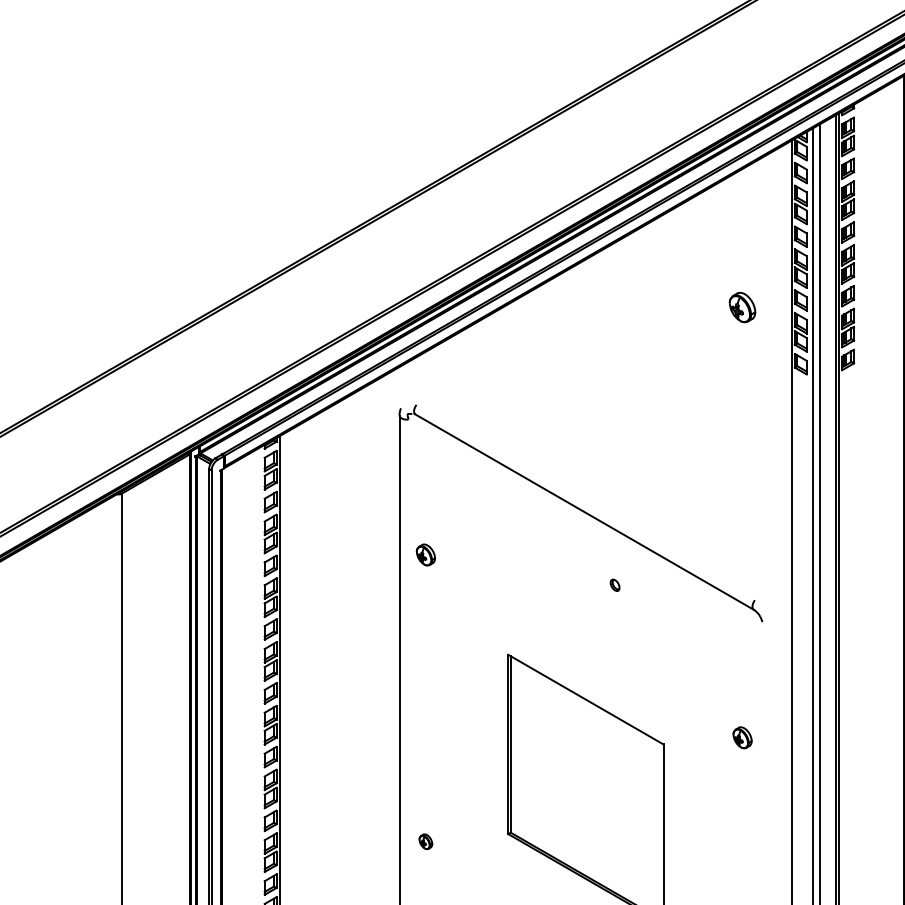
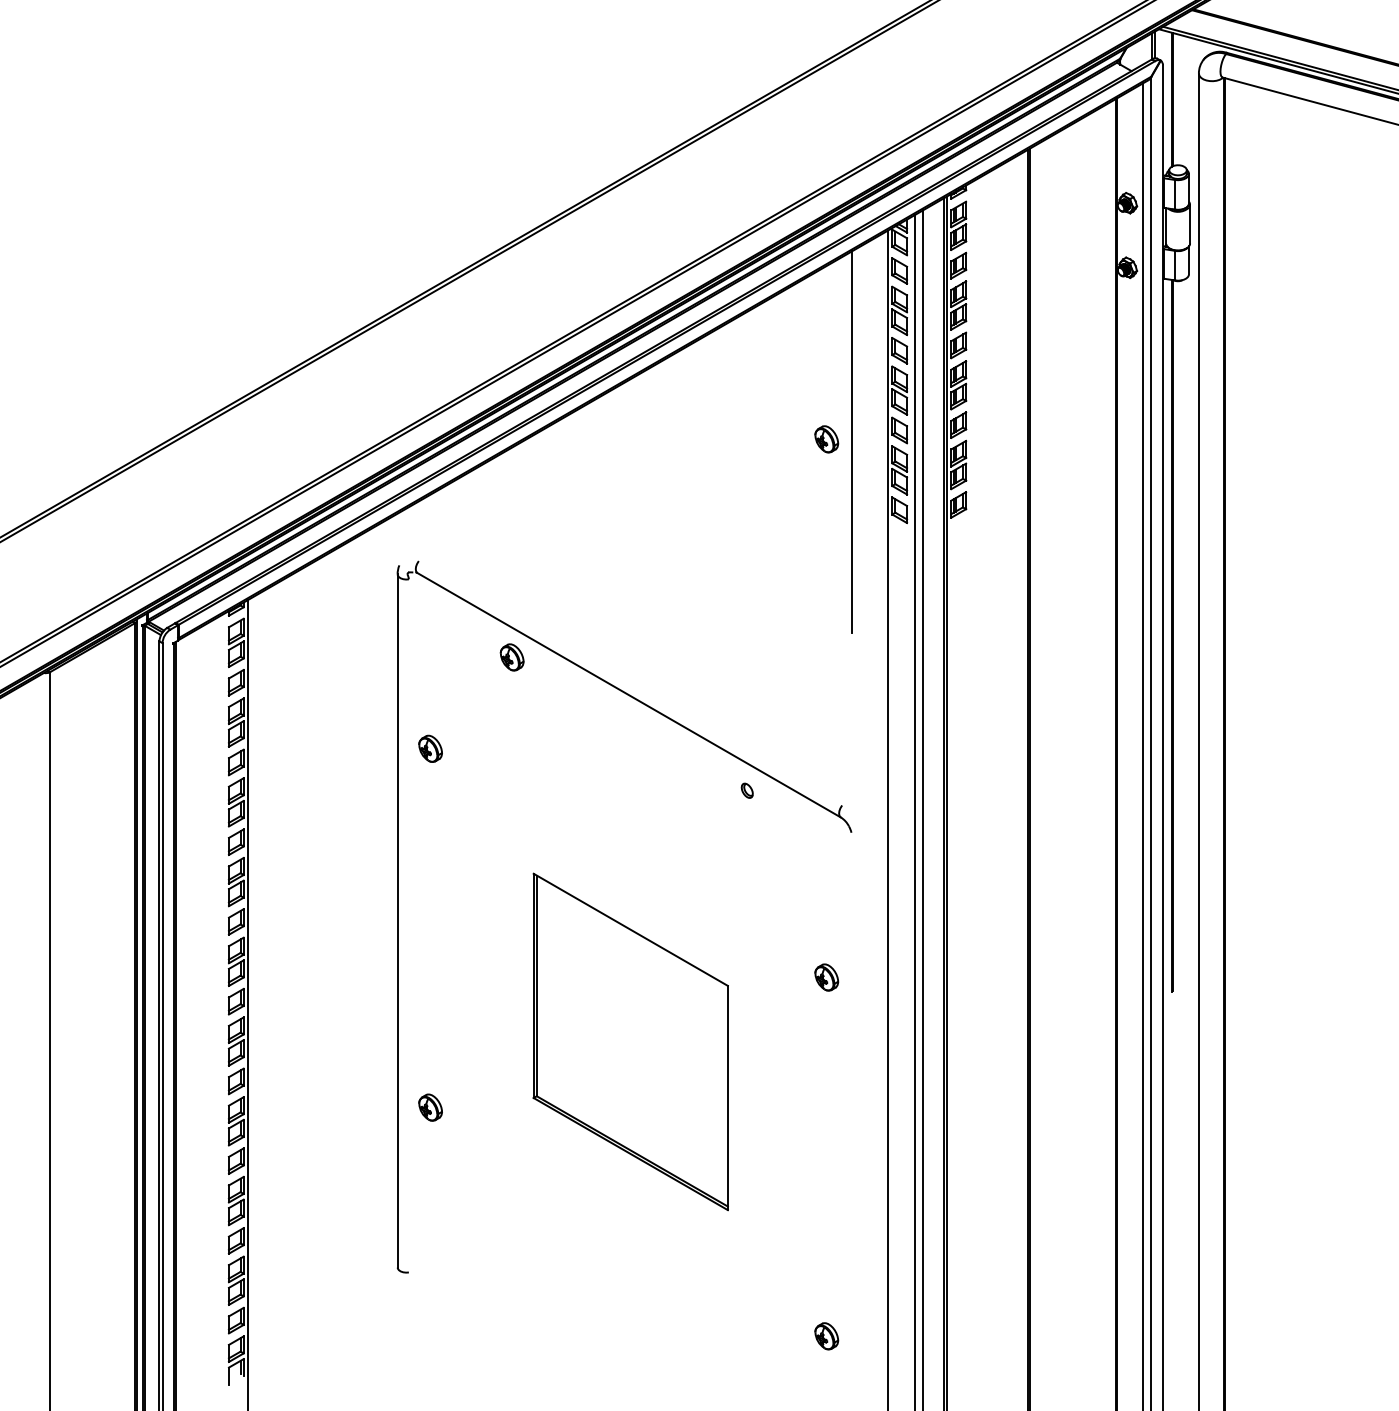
part: (742, 307) -> (826, 439), size x0.71
line: (763, 309) -> (852, 441), added
part: (490, 481) -> (511, 657), added
part: (614, 585) -> (746, 790), moved
part: (425, 841) -> (430, 1107), size x1.43

